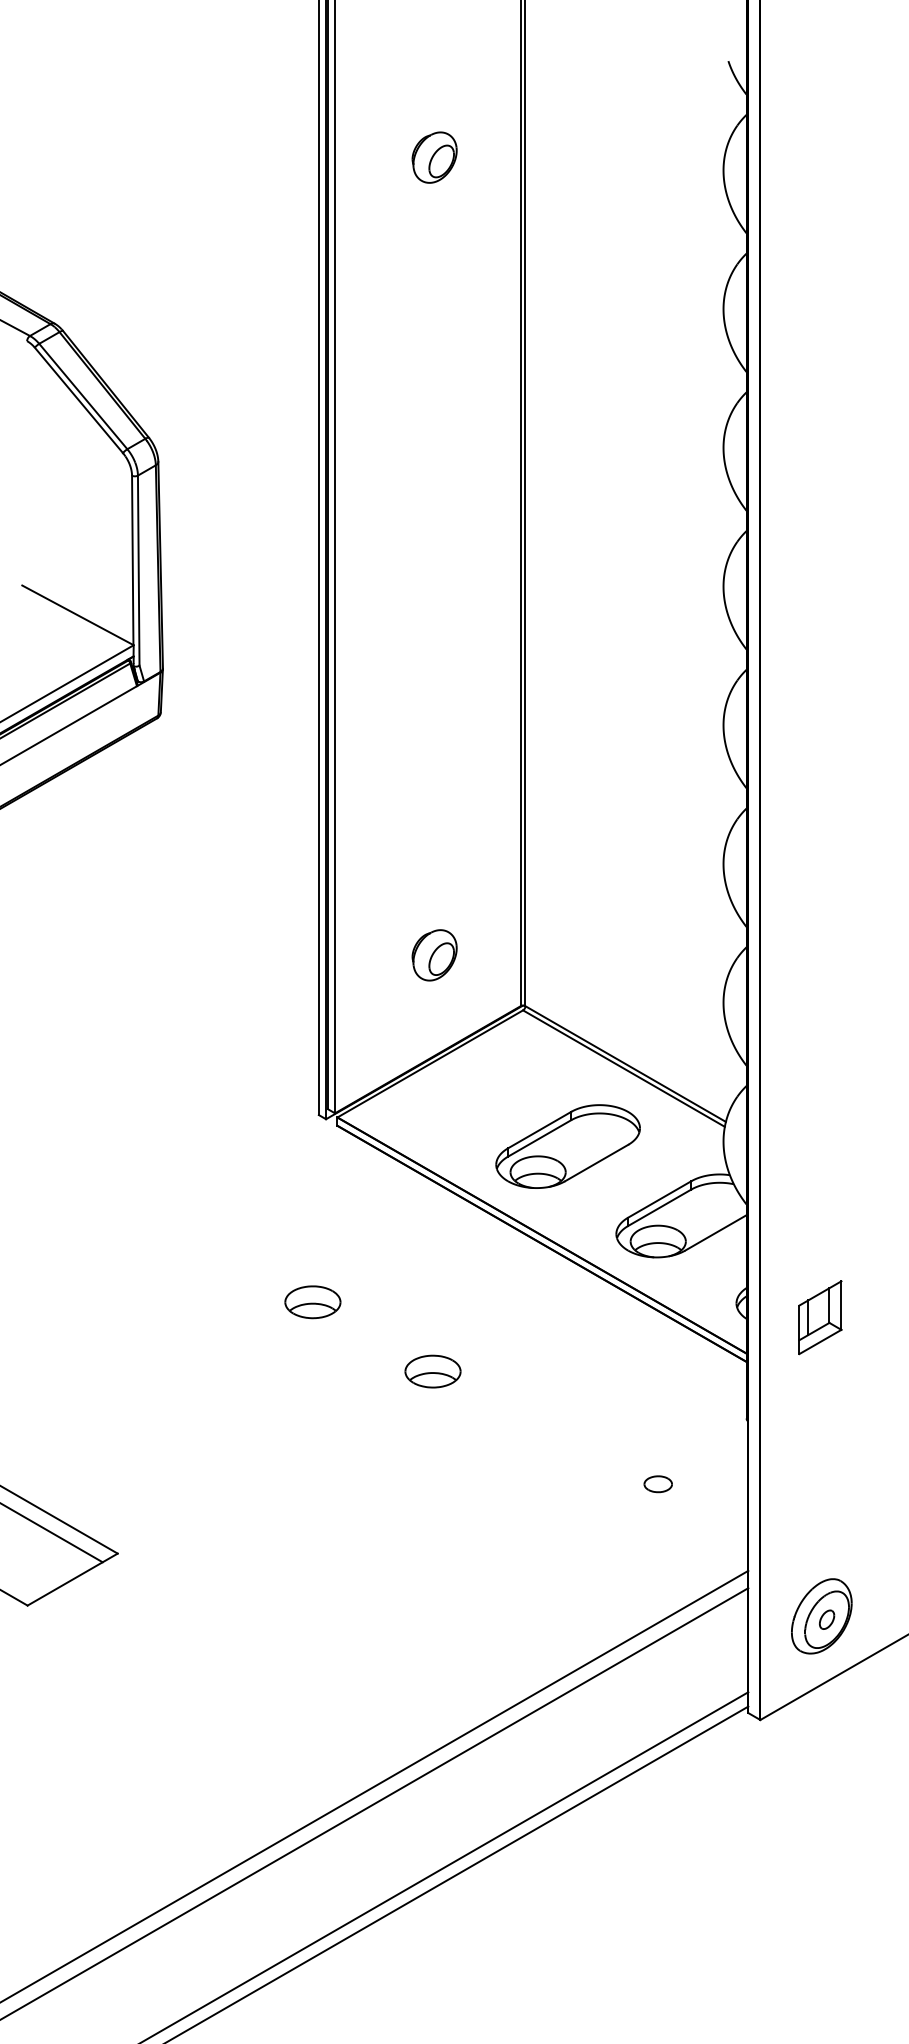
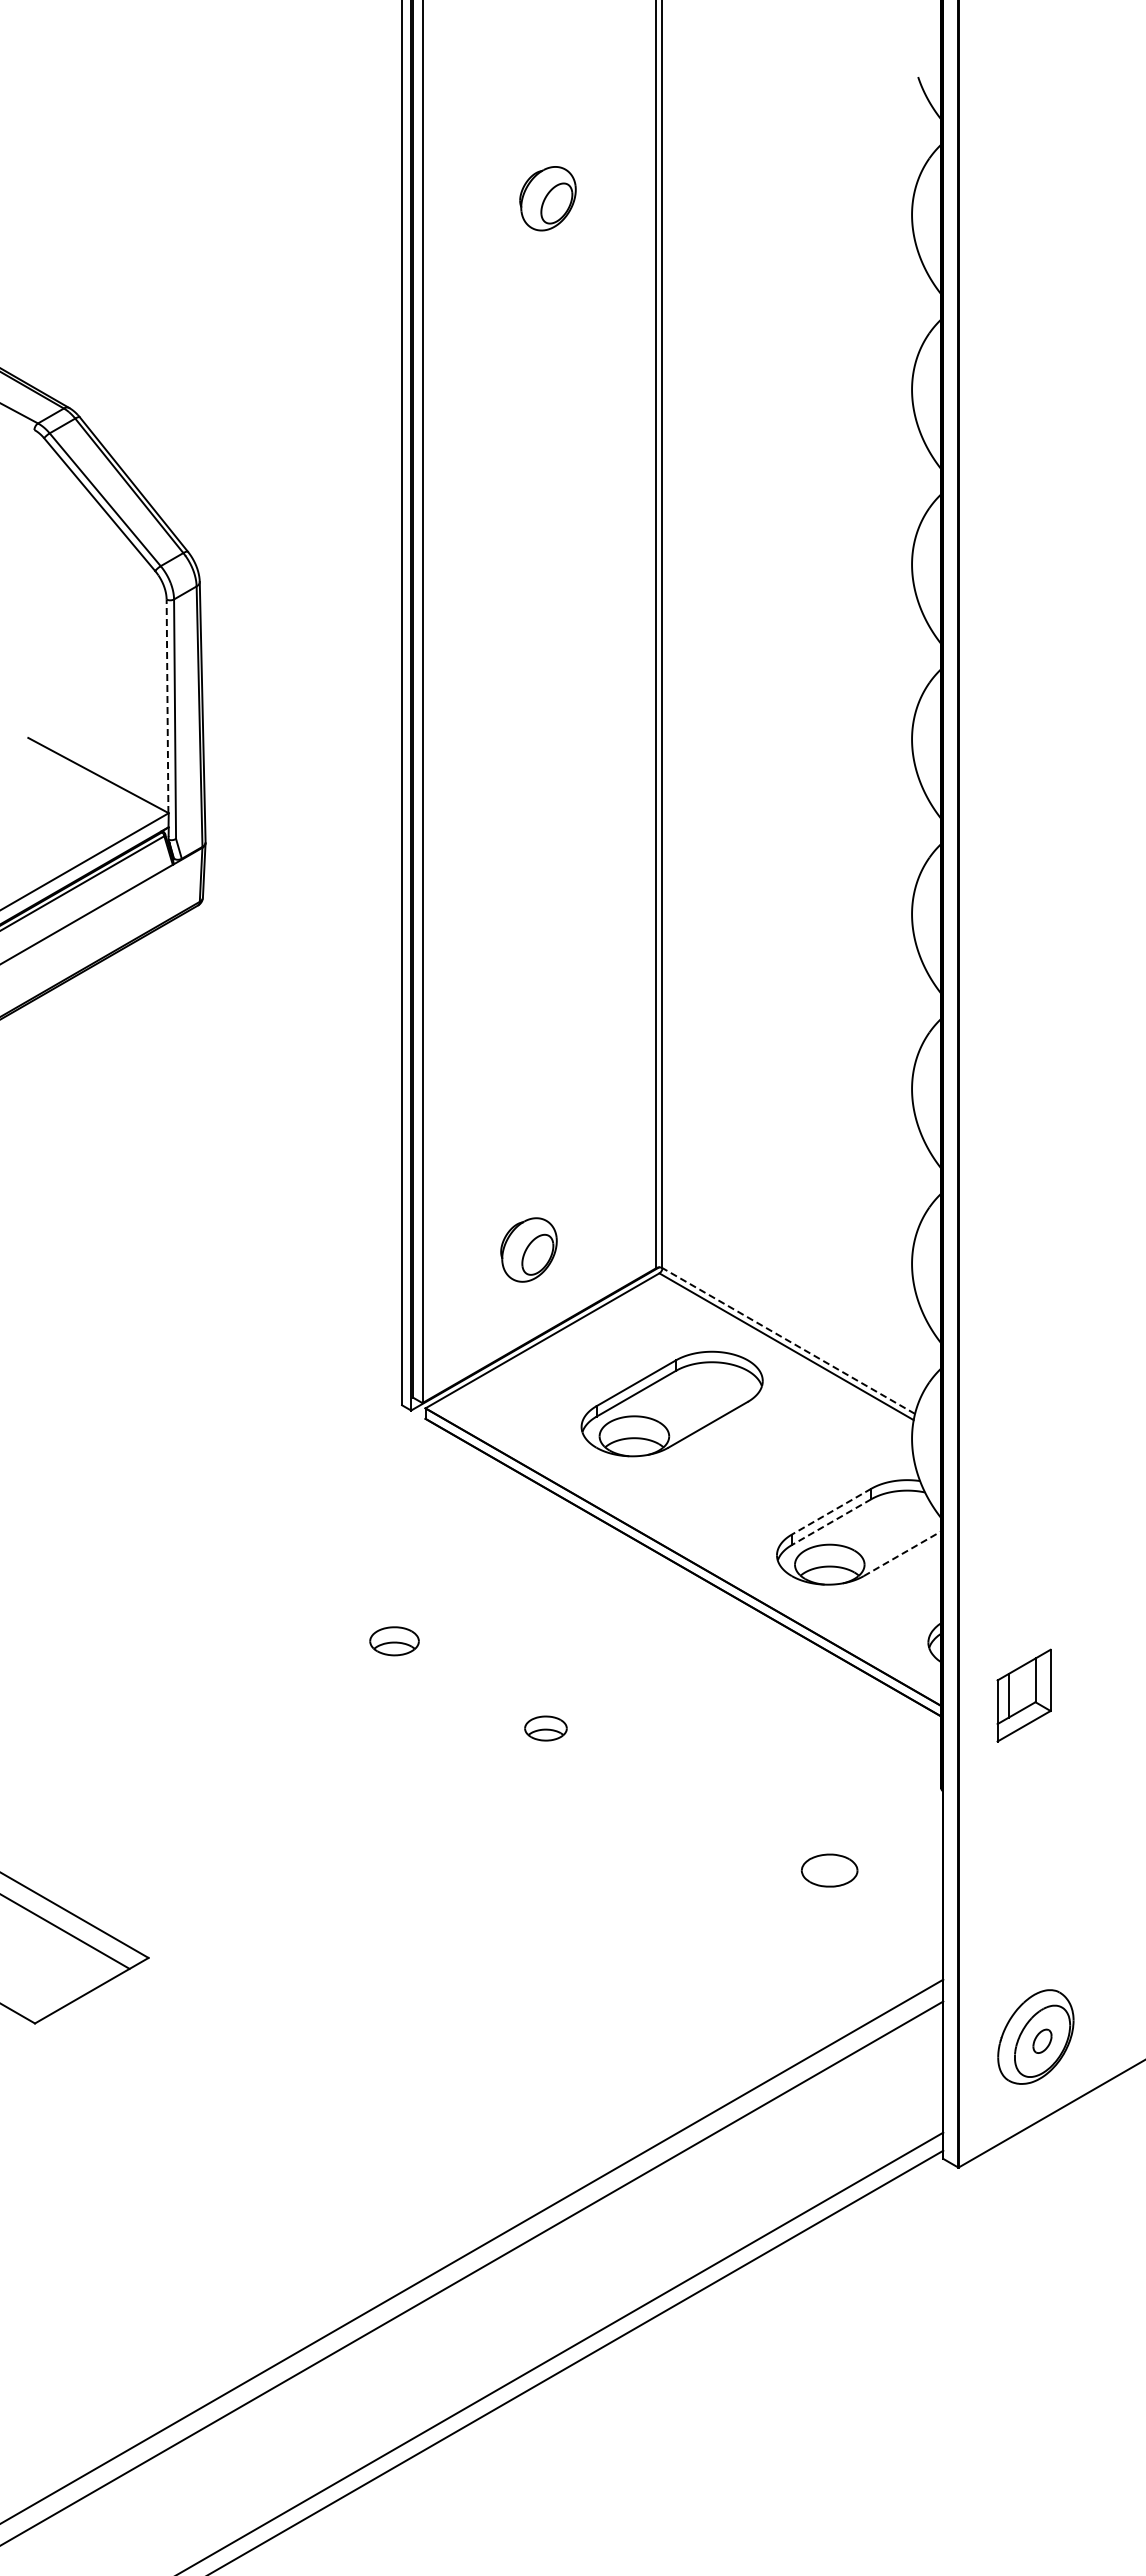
line: (132, 560) -> (167, 706), solid -> dashed
part: (434, 954) -> (528, 1249), moved
line: (625, 1064) -> (788, 1341), solid -> dashed
part: (567, 1146) -> (671, 1403), moved
line: (659, 1199) -> (831, 1511), solid -> dashed
line: (659, 1208) -> (831, 1522), solid -> dashed
line: (715, 1232) -> (902, 1553), solid -> dashed
part: (312, 1302) -> (394, 1641), size x0.7
part: (819, 1317) -> (1023, 1695), moved
part: (432, 1371) -> (545, 1728), size x0.6
part: (658, 1484) -> (829, 1870), size x1.6

